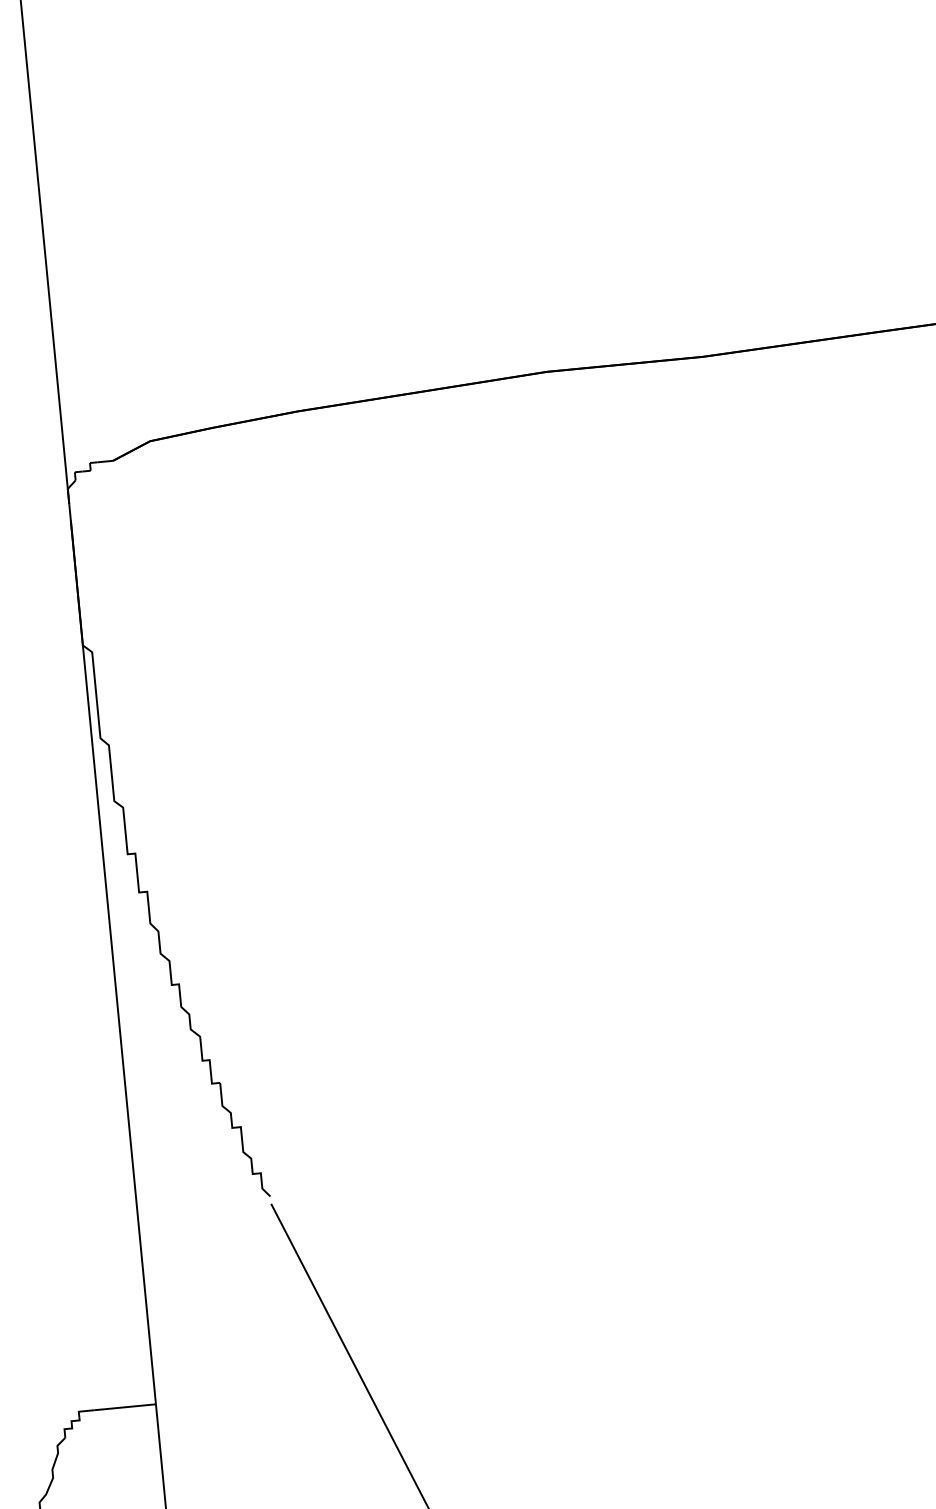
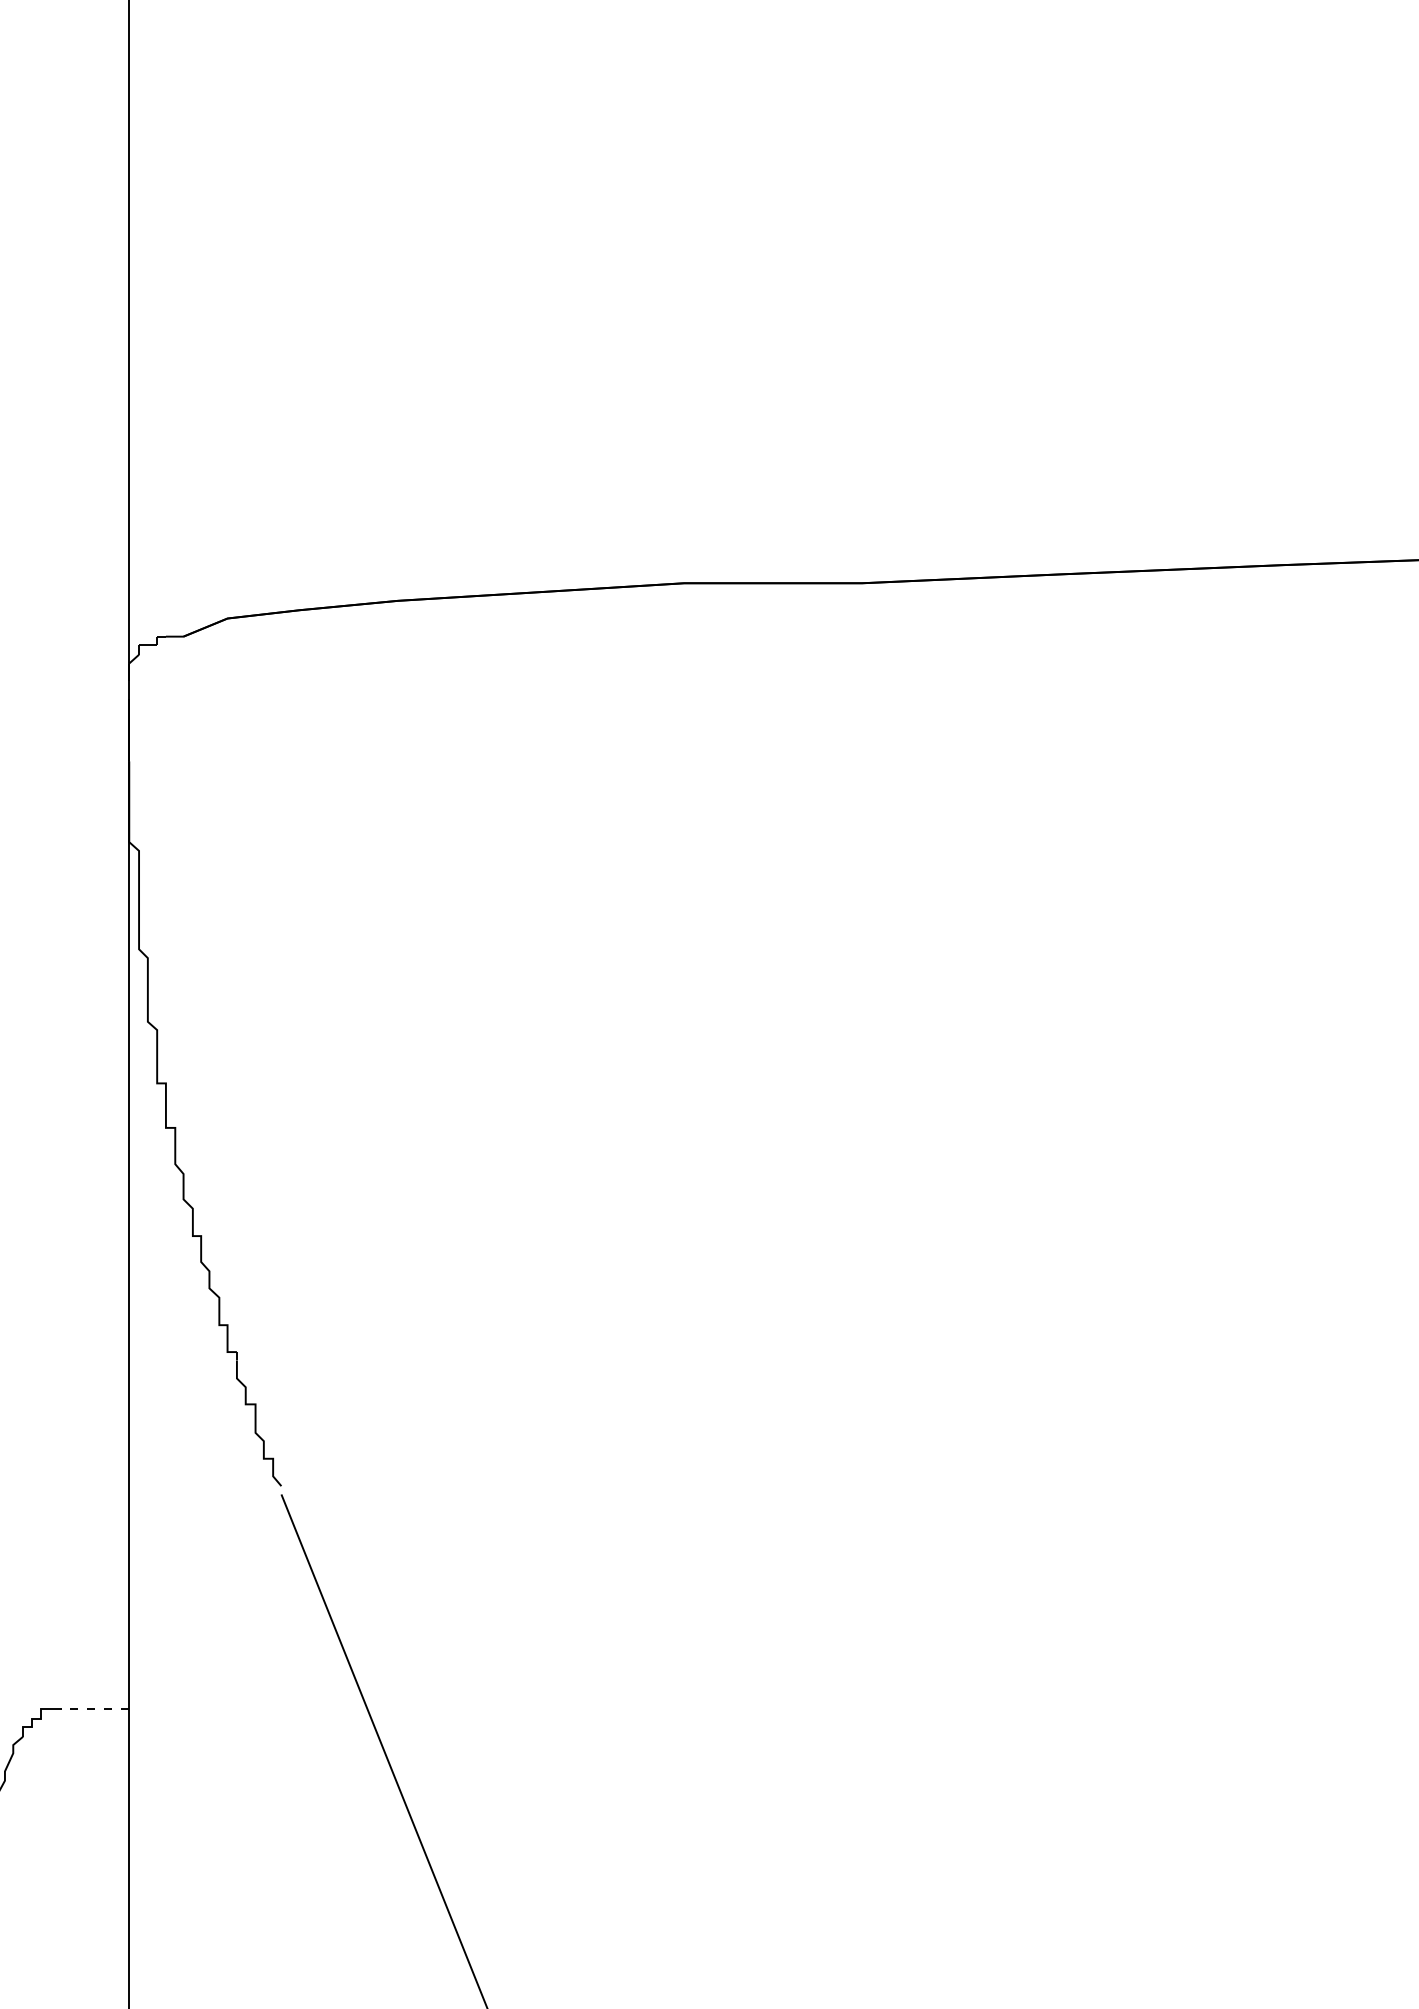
line: (124, 1407) -> (93, 1708), solid -> dashed

